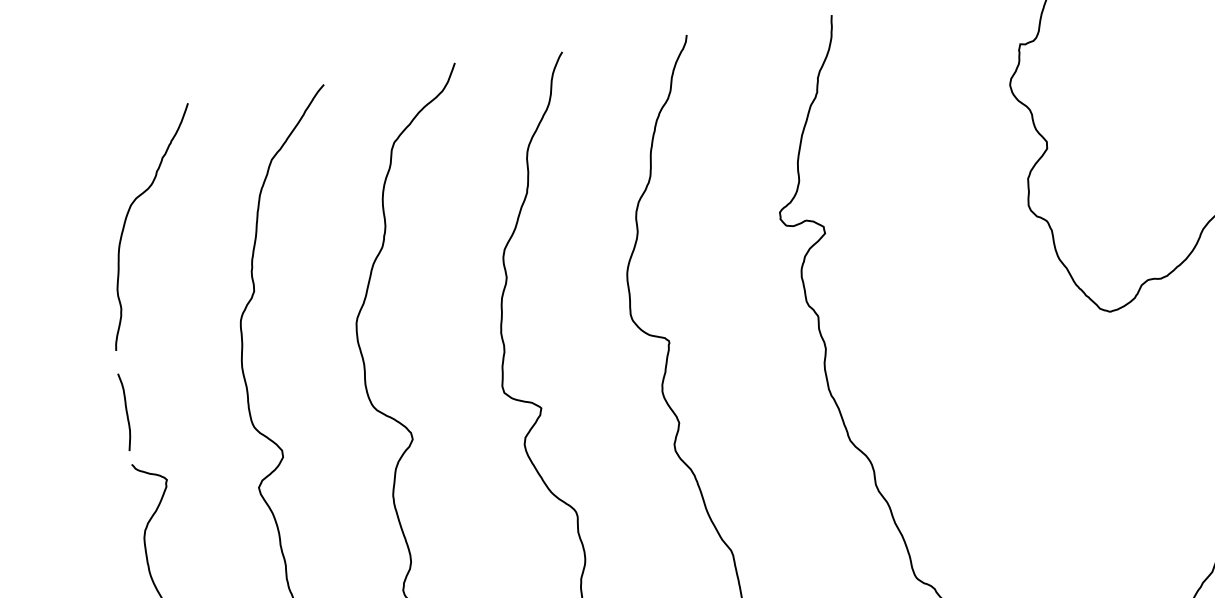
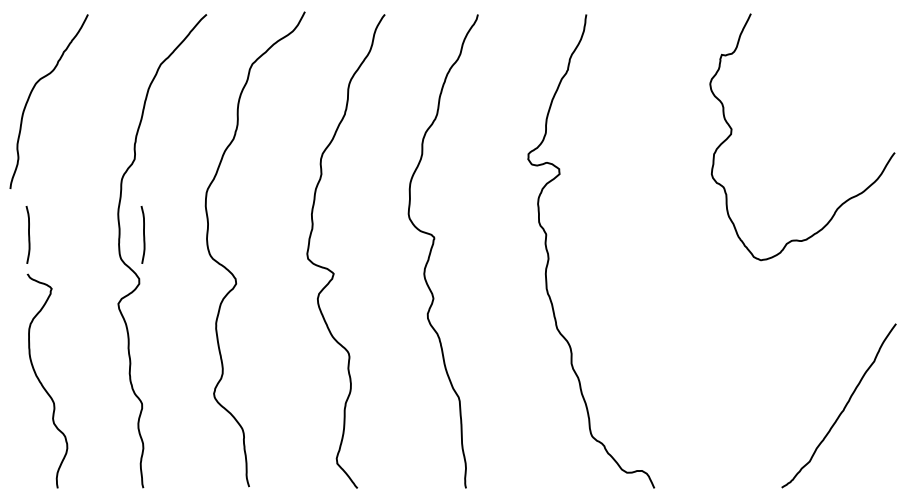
curve: (128, 217) -> (32, 92), moved
curve: (279, 390) -> (143, 234), added

